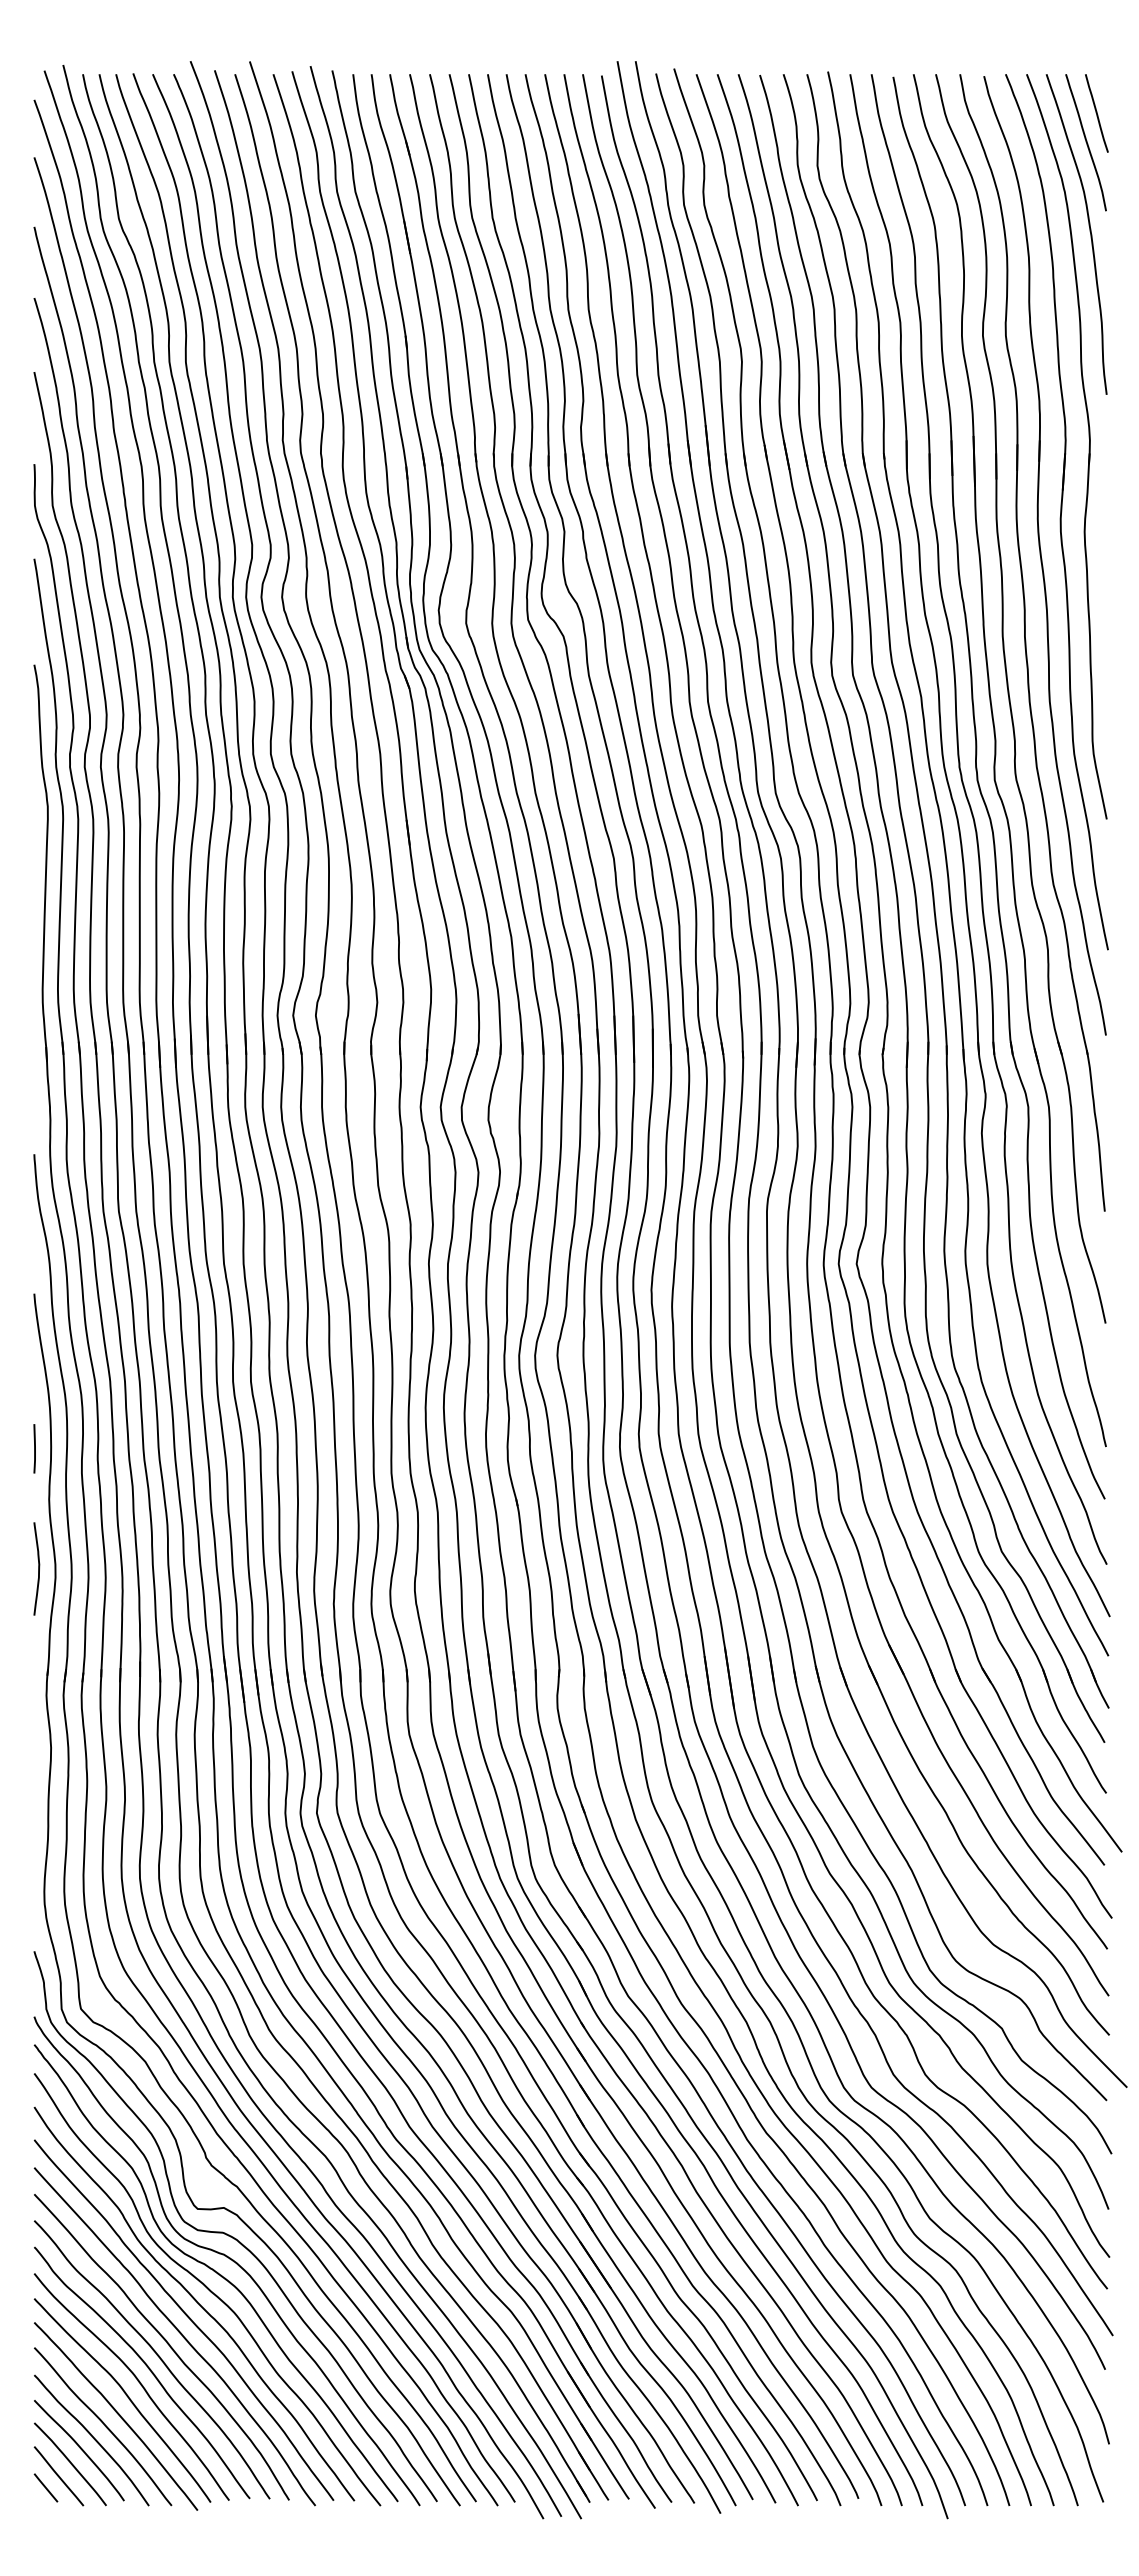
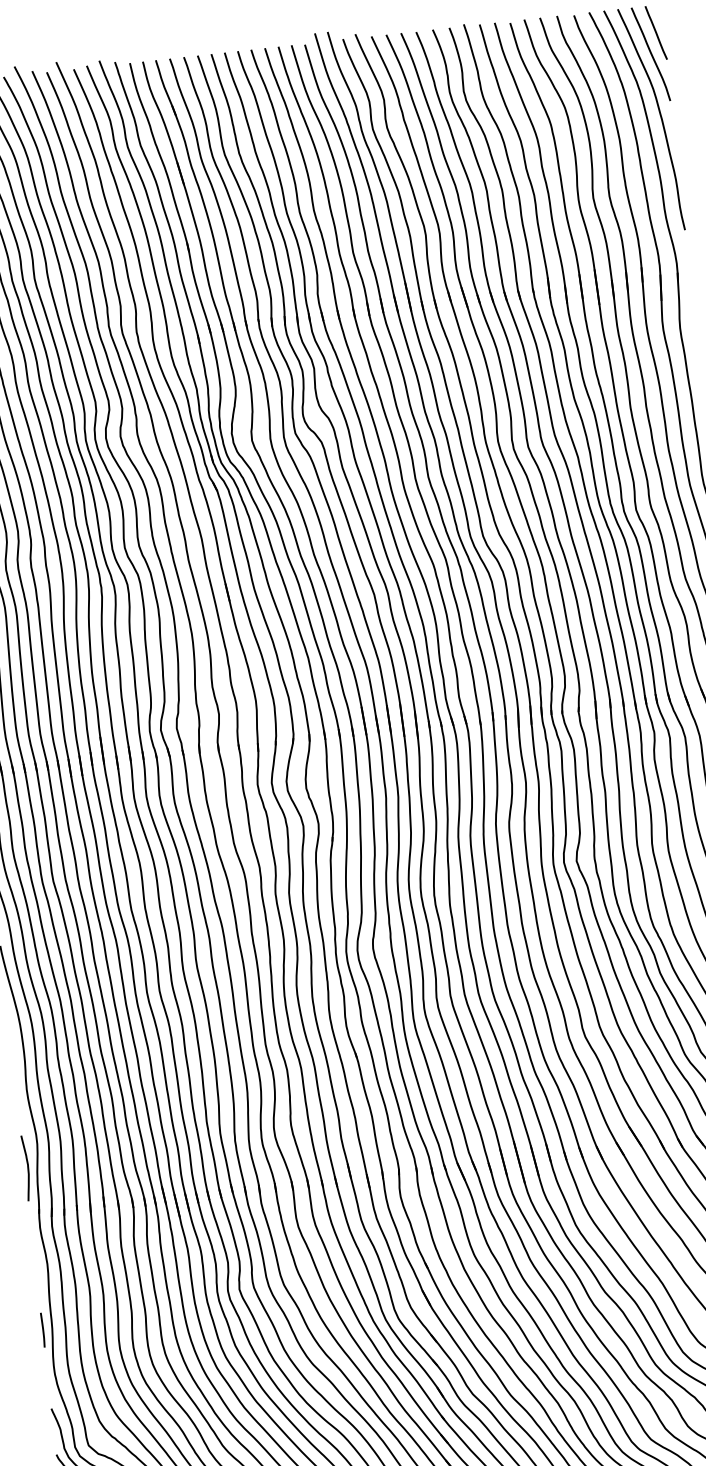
line: (34, 1448) -> (42, 1329), moved
curve: (38, 1568) -> (27, 1167), moved

